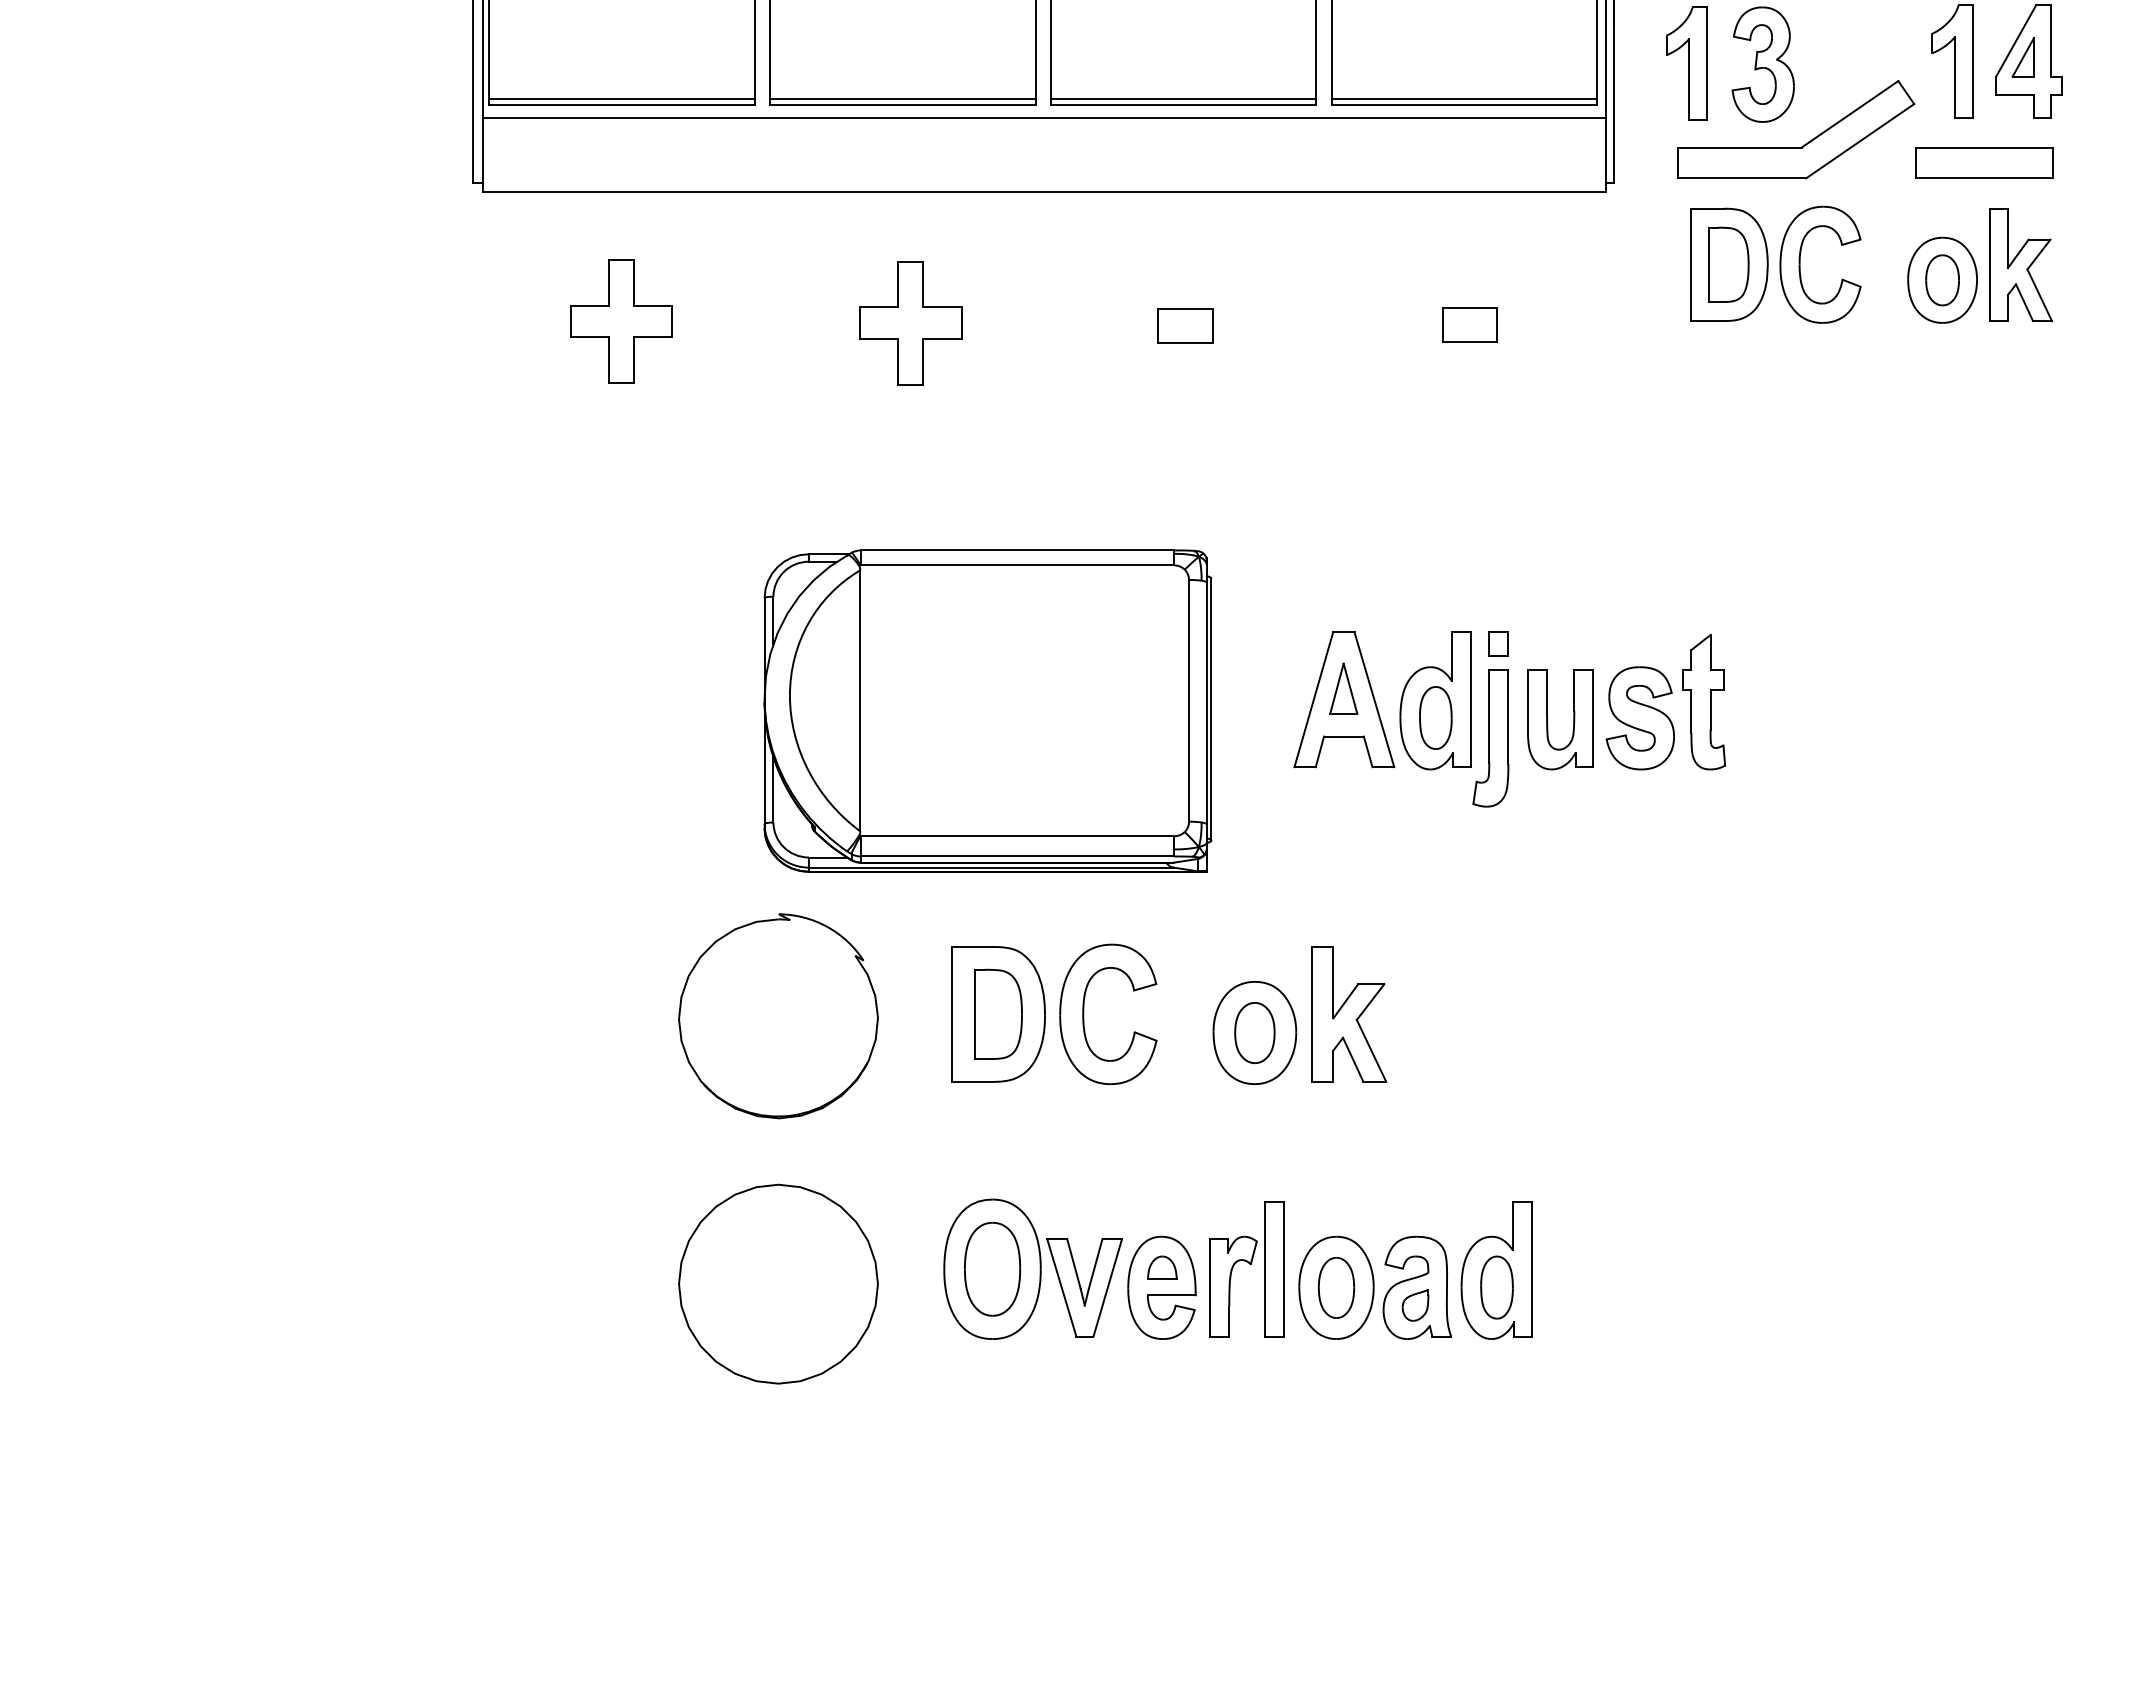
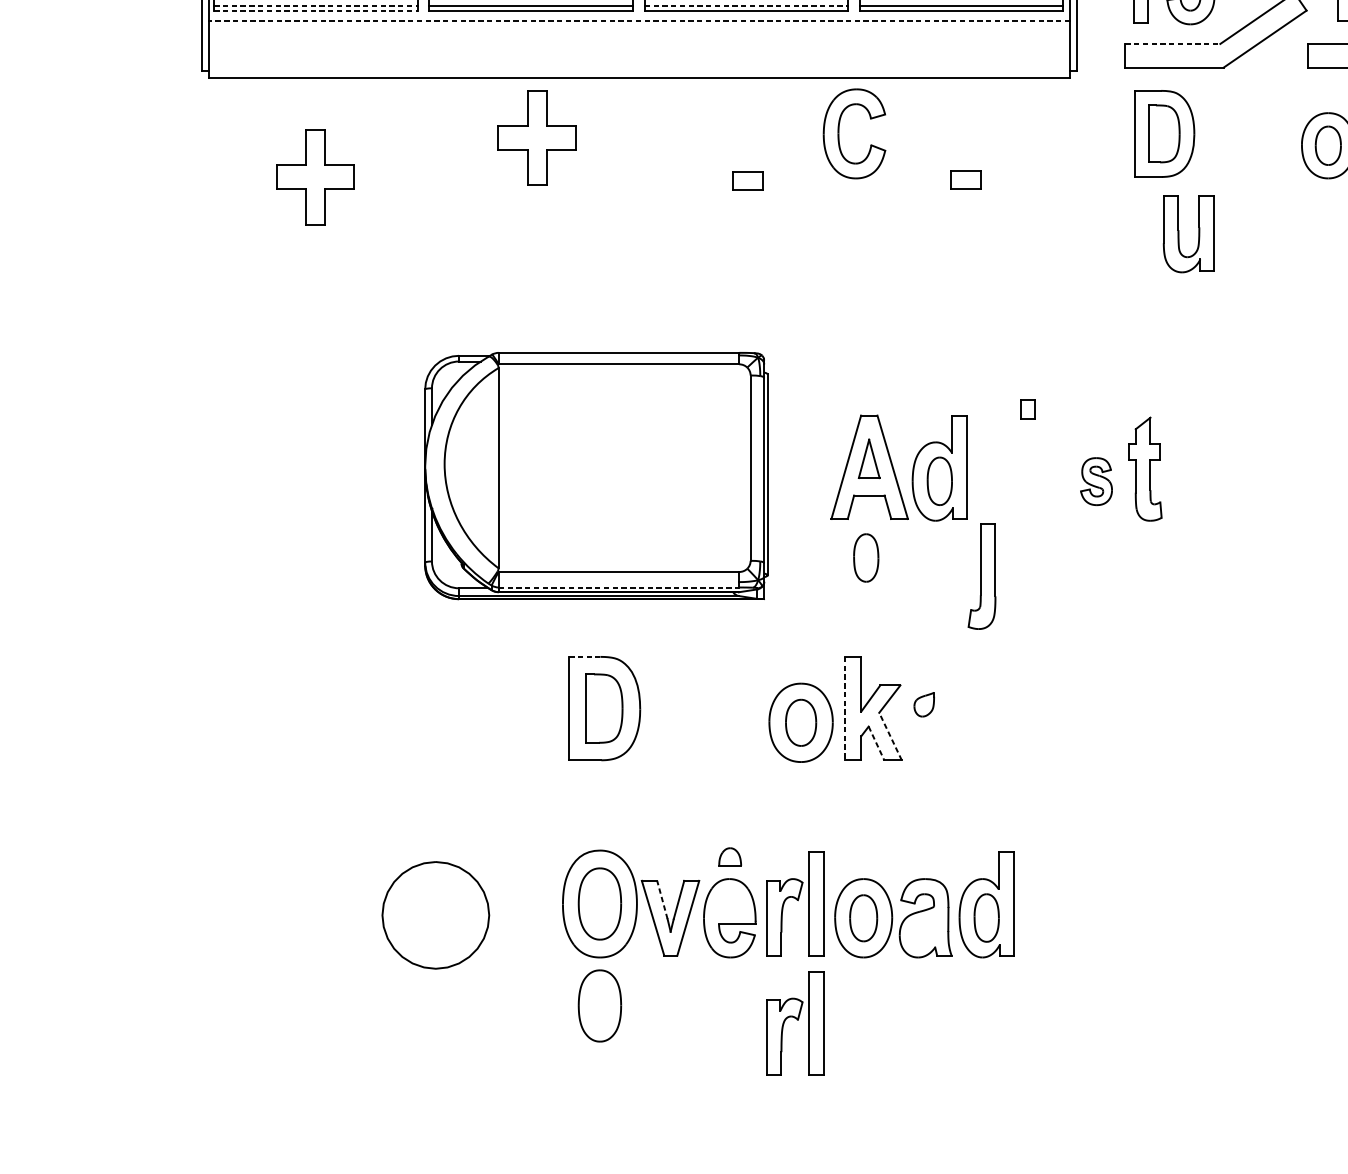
line: (622, 98) -> (316, 6), solid -> dashed
line: (1183, 98) -> (746, 6), solid -> dashed
line: (622, 104) -> (316, 10), solid -> dashed
line: (1044, 118) -> (639, 21), solid -> dashed
line: (1739, 147) -> (1172, 43), solid -> dashed
part: (1800, 264) -> (839, 133), moved
part: (910, 323) -> (537, 138), moved
part: (1469, 324) -> (965, 179), size x0.7
part: (1185, 325) -> (747, 180), size x0.7
part: (1498, 643) -> (1027, 408), moved
part: (1639, 718) -> (1095, 481), size x0.6
part: (1547, 719) -> (1178, 234), moved
part: (1490, 738) -> (981, 576), moved
part: (1339, 817) -> (865, 557), added
line: (1017, 856) -> (619, 587), solid -> dashed
line: (973, 946) -> (585, 656), solid -> dashed
part: (1084, 1013) -> (670, 707), removed
line: (1312, 1014) -> (845, 708), solid -> dashed
part: (778, 1016) -> (435, 710), removed
line: (1371, 1050) -> (890, 736), solid -> dashed
line: (1353, 1060) -> (876, 743), solid -> dashed
line: (1073, 1264) -> (662, 900), solid -> dashed
part: (1162, 1267) -> (730, 856), moved
part: (778, 1283) -> (435, 914), size x0.7
part: (1415, 1305) -> (924, 704), moved
part: (992, 1401) -> (599, 1005), added
part: (1246, 1425) -> (794, 1023), added

